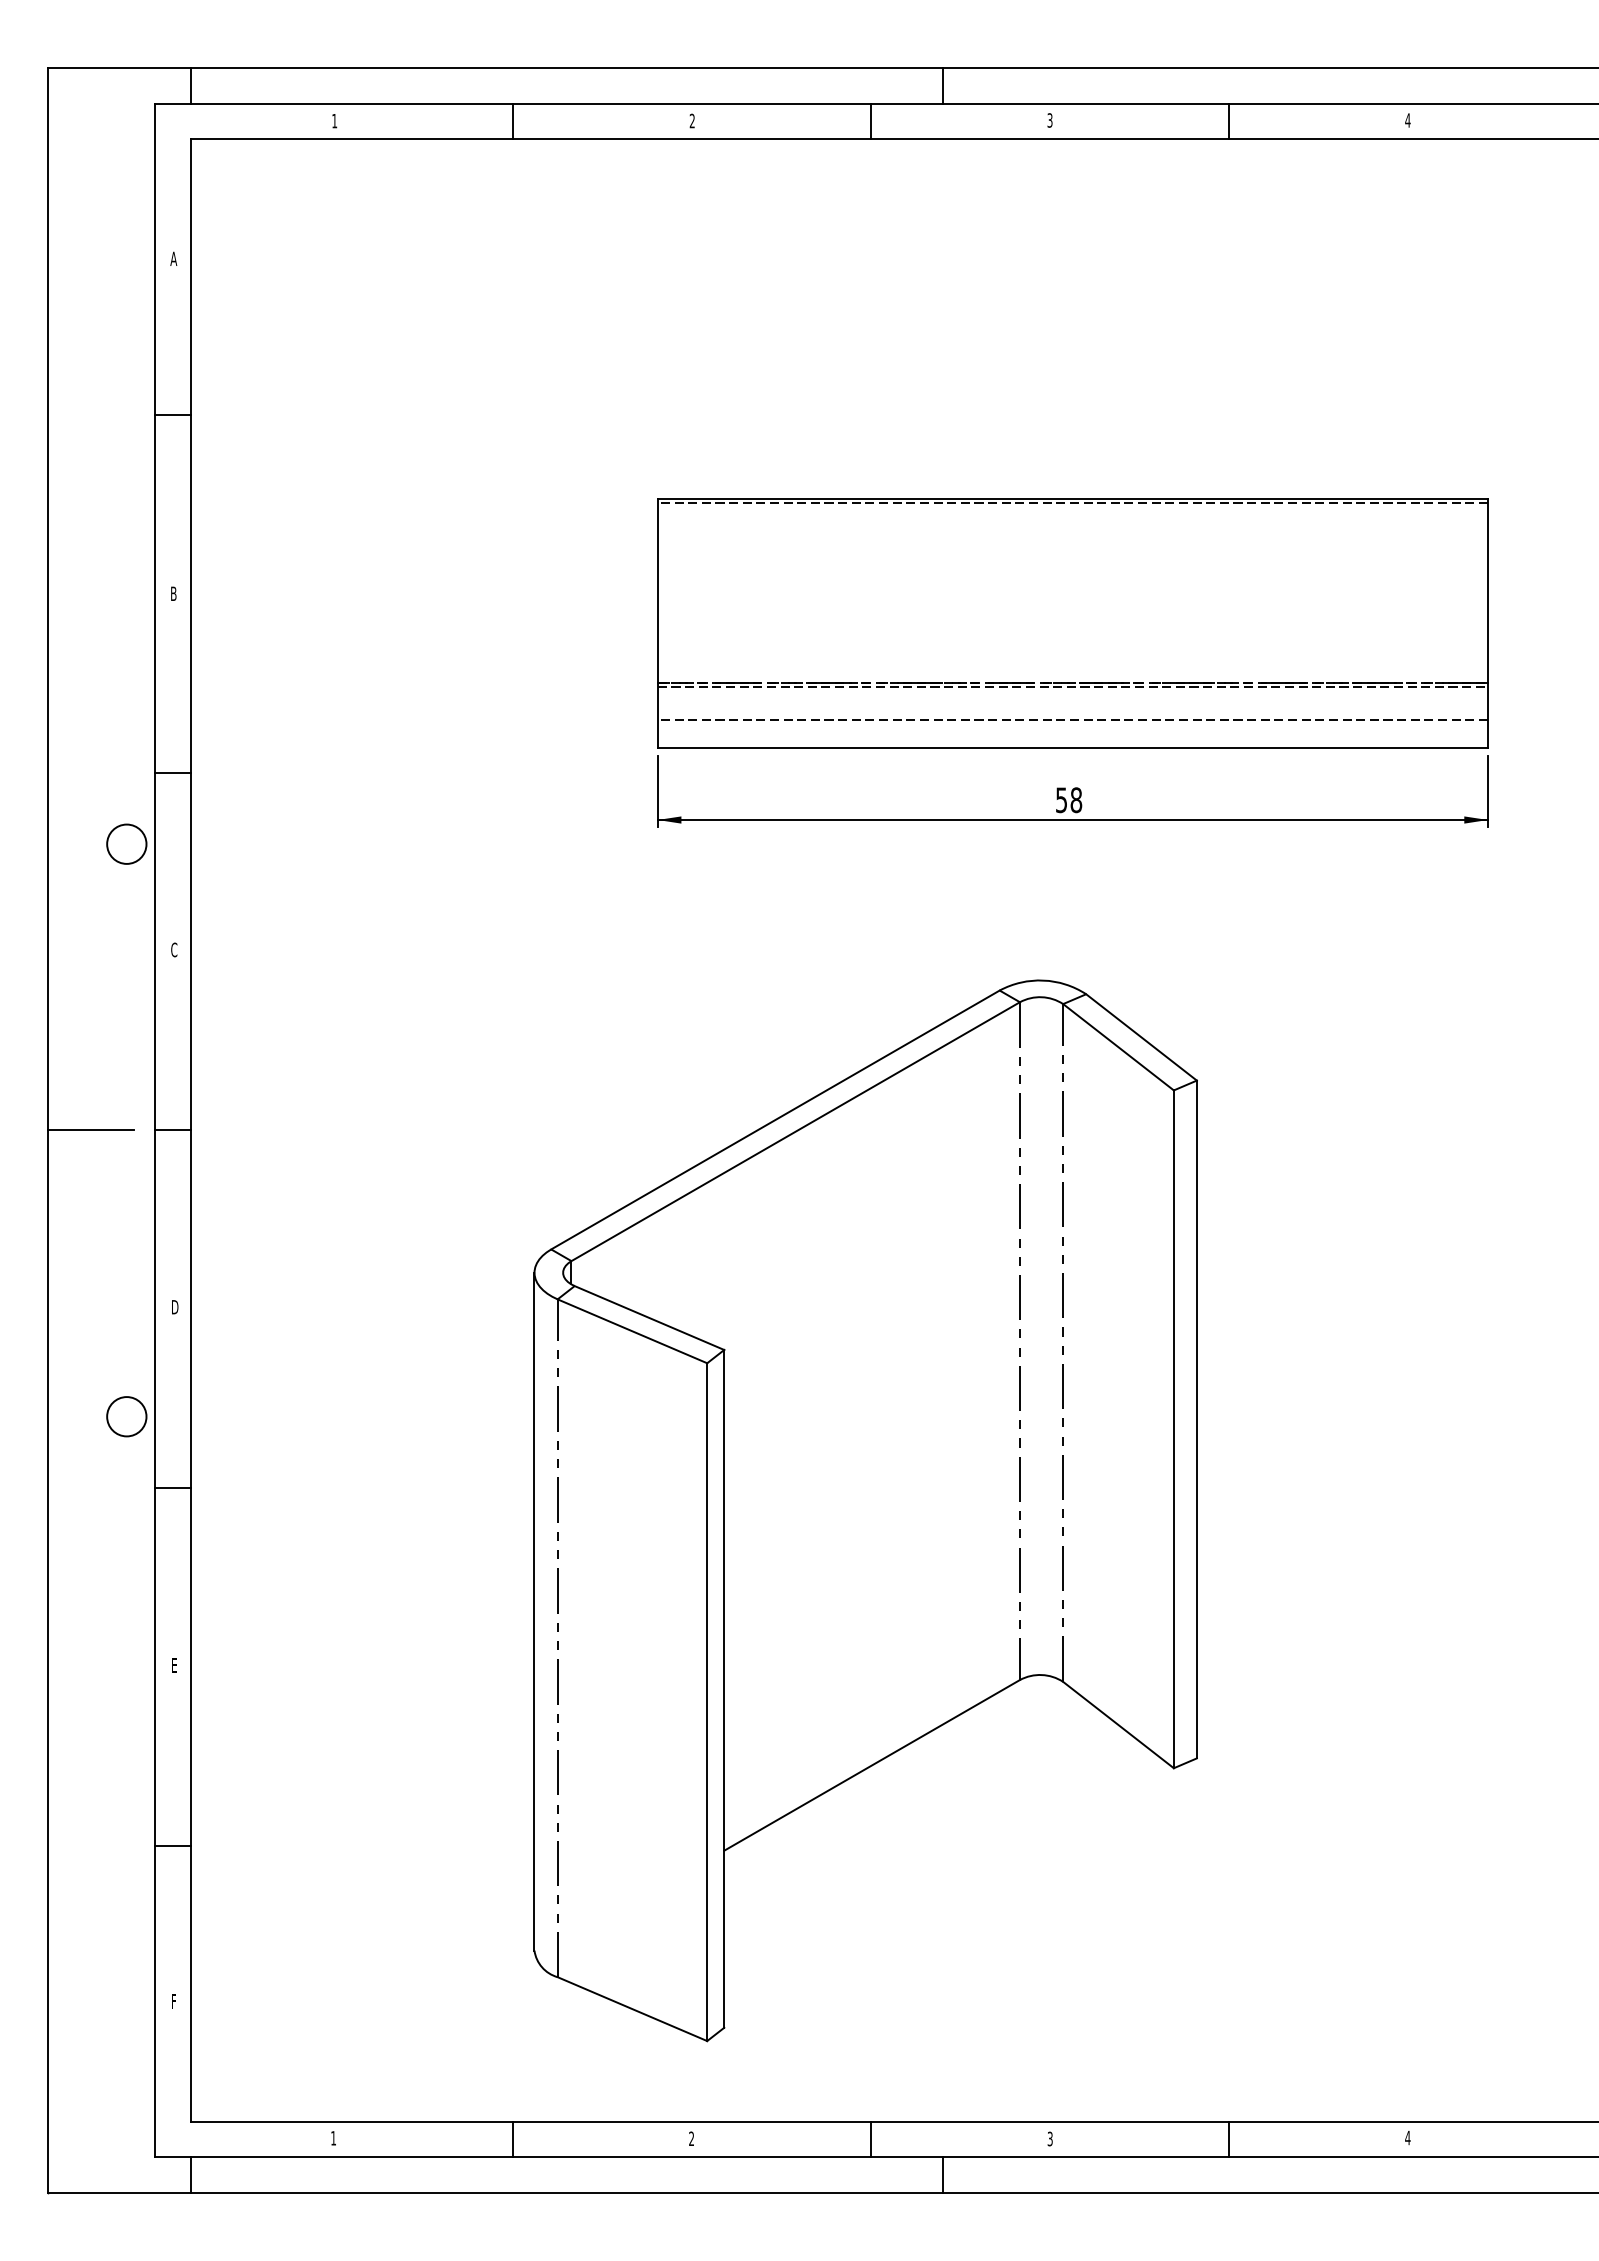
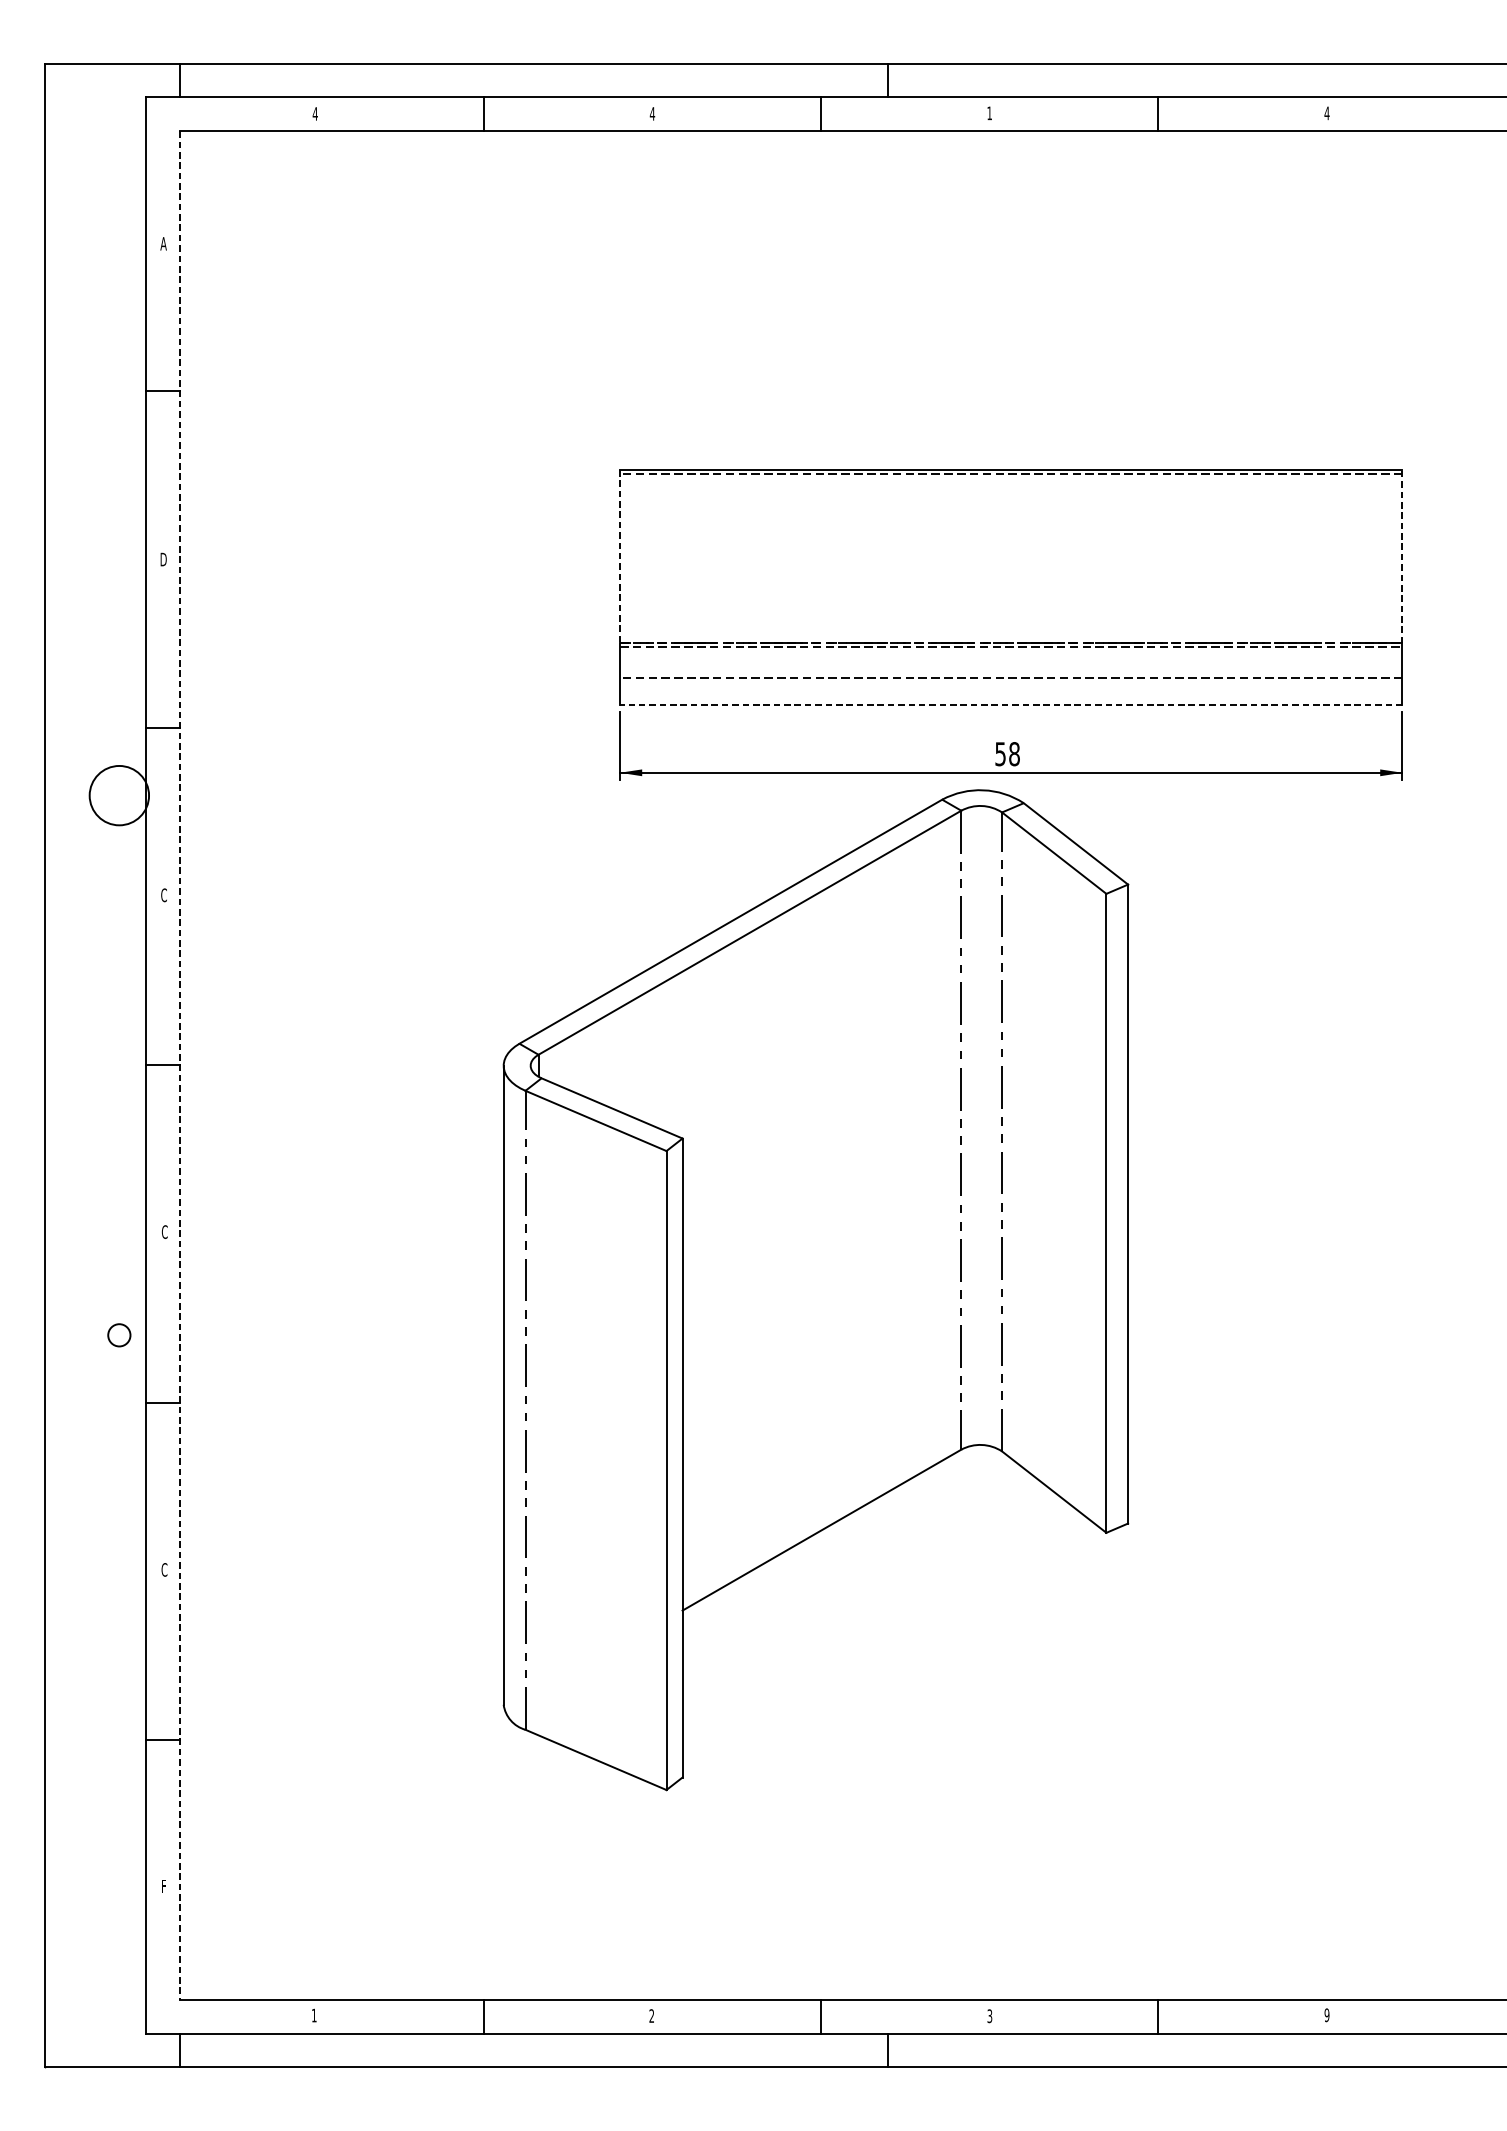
text: (692, 120) -> (652, 113), 2 -> 4
text: (1049, 120) -> (989, 113), 3 -> 1
text: (334, 121) -> (315, 114), 1 -> 4
line: (1487, 590) -> (1402, 556), solid -> dashed
line: (657, 591) -> (619, 557), solid -> dashed
text: (173, 593) -> (163, 559), B -> D
line: (1072, 748) -> (1010, 705), solid -> dashed
circle: (126, 843) -> (119, 794), size x1.6
line: (90, 1130) -> (85, 1065), removed
line: (191, 1130) -> (180, 1065), solid -> dashed
text: (175, 1306) -> (165, 1231), D -> C
circle: (126, 1416) -> (119, 1335), size x0.6
part: (865, 1510) -> (815, 1289), moved
text: (174, 1665) -> (164, 1569), E -> C
text: (1407, 2137) -> (1326, 2014), 4 -> 9

